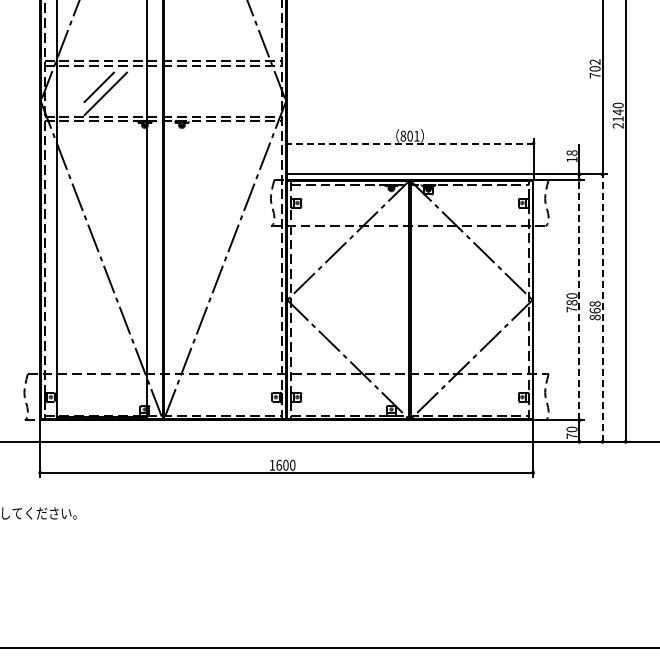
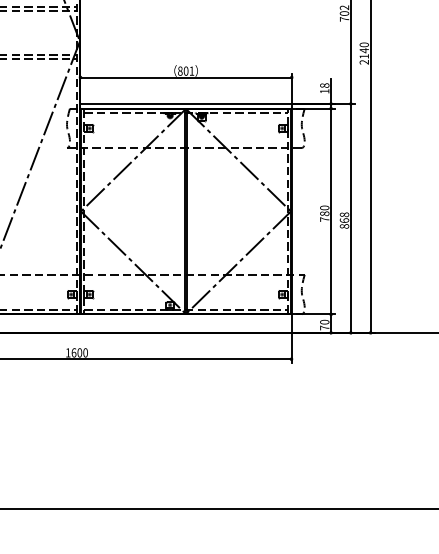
line: (409, 143) -> (185, 77), dashed -> solid
line: (579, 299) -> (331, 210), dashed -> solid
line: (602, 308) -> (350, 218), dashed -> solid

